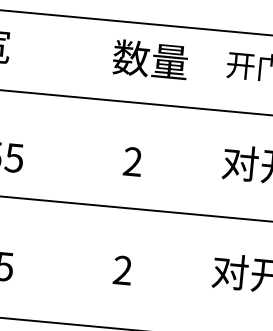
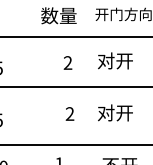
text: (131, 160) -> (67, 62), moved
text: (121, 269) -> (69, 113), moved

